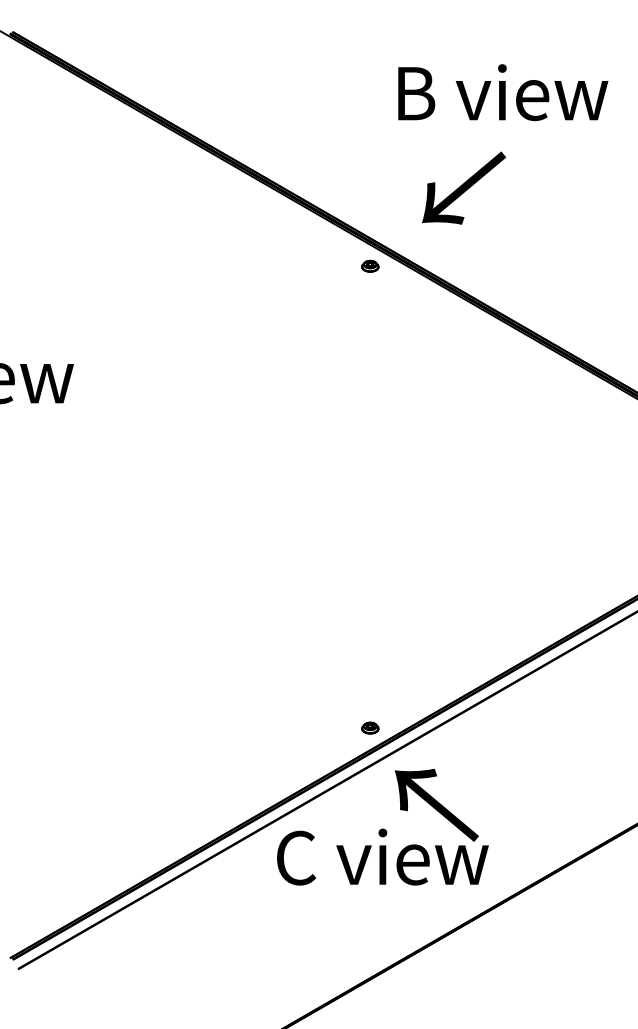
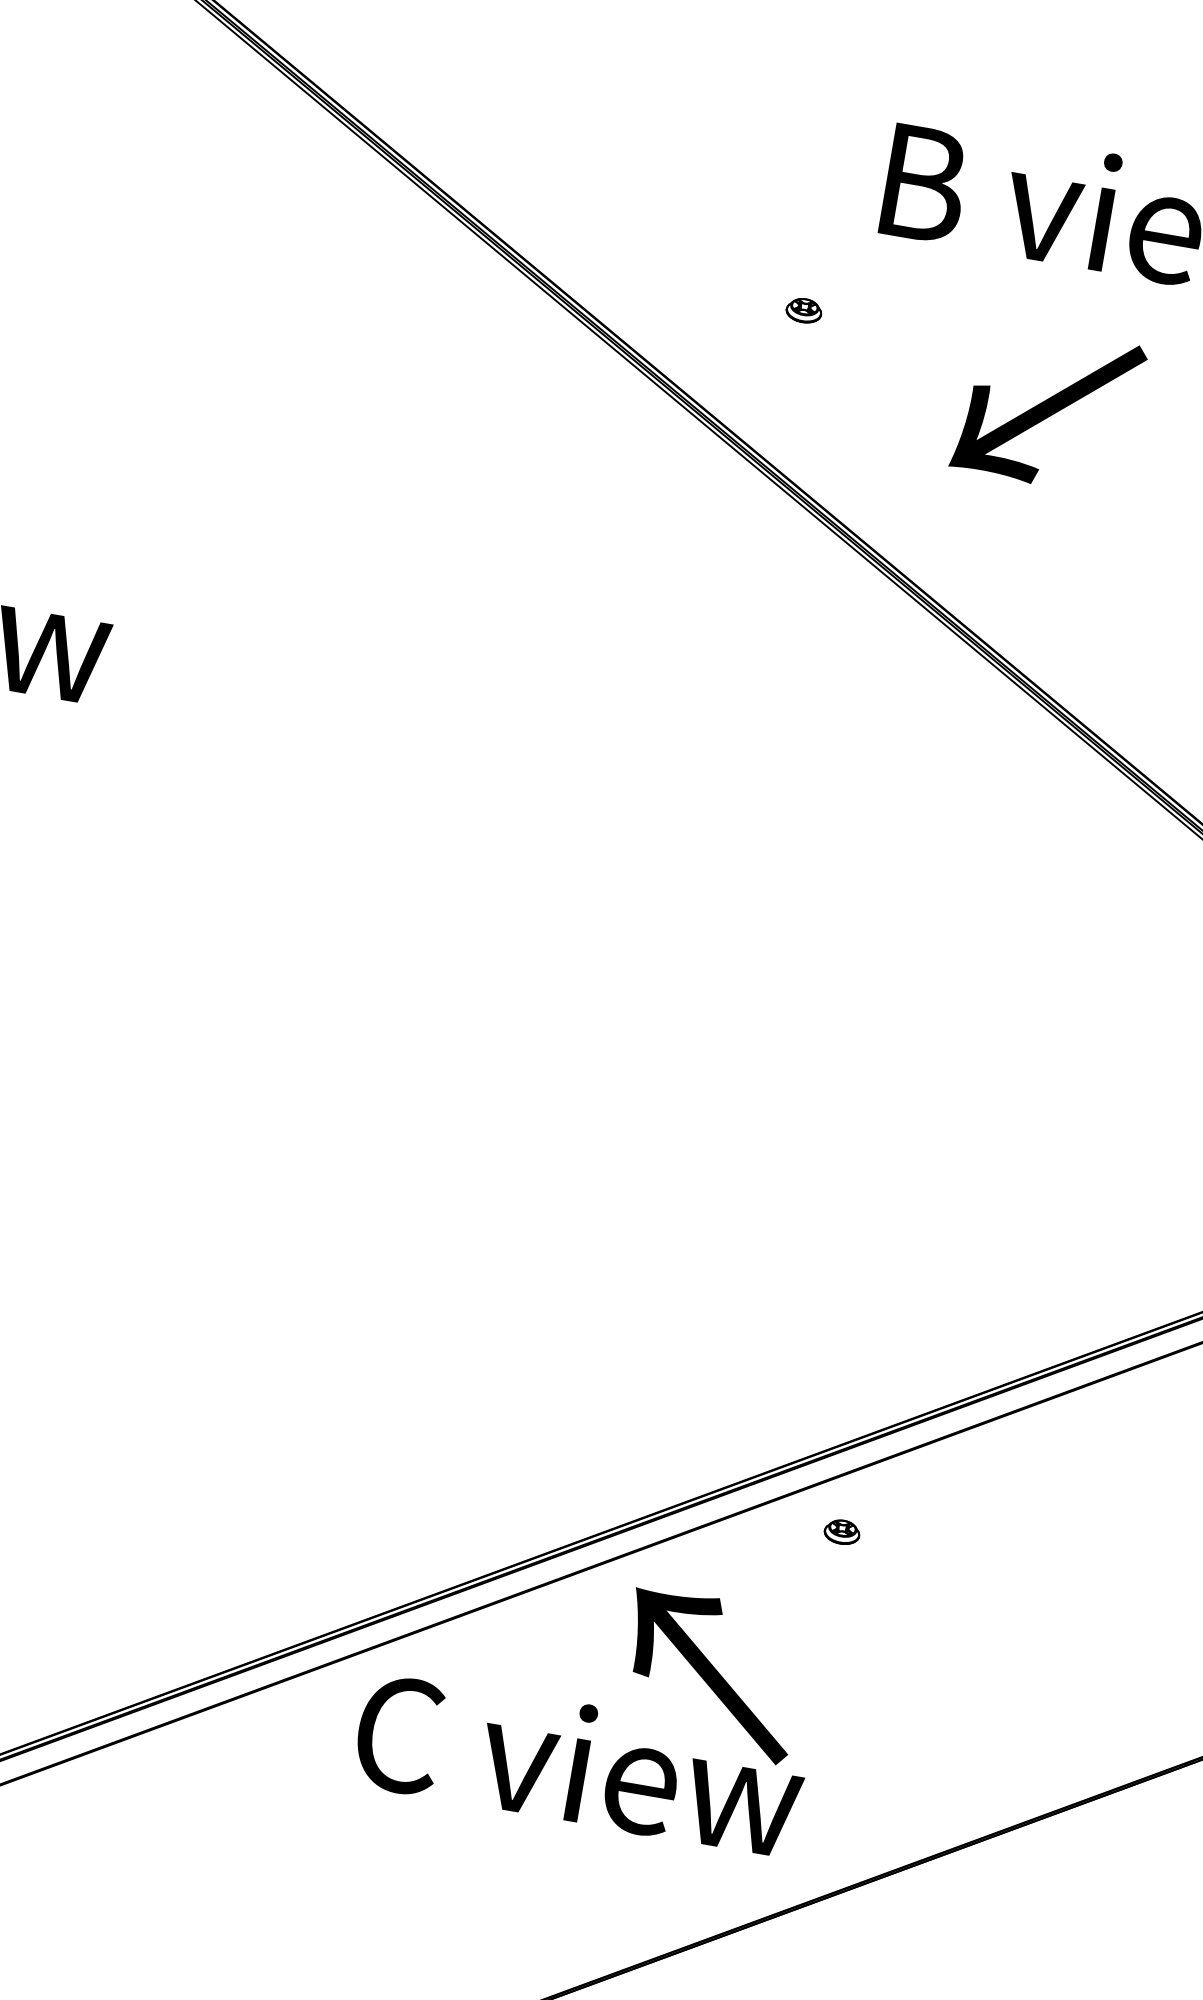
text: (464, 187) -> (1049, 407), moved
part: (370, 265) -> (804, 309), moved
part: (370, 727) -> (842, 1530), moved

